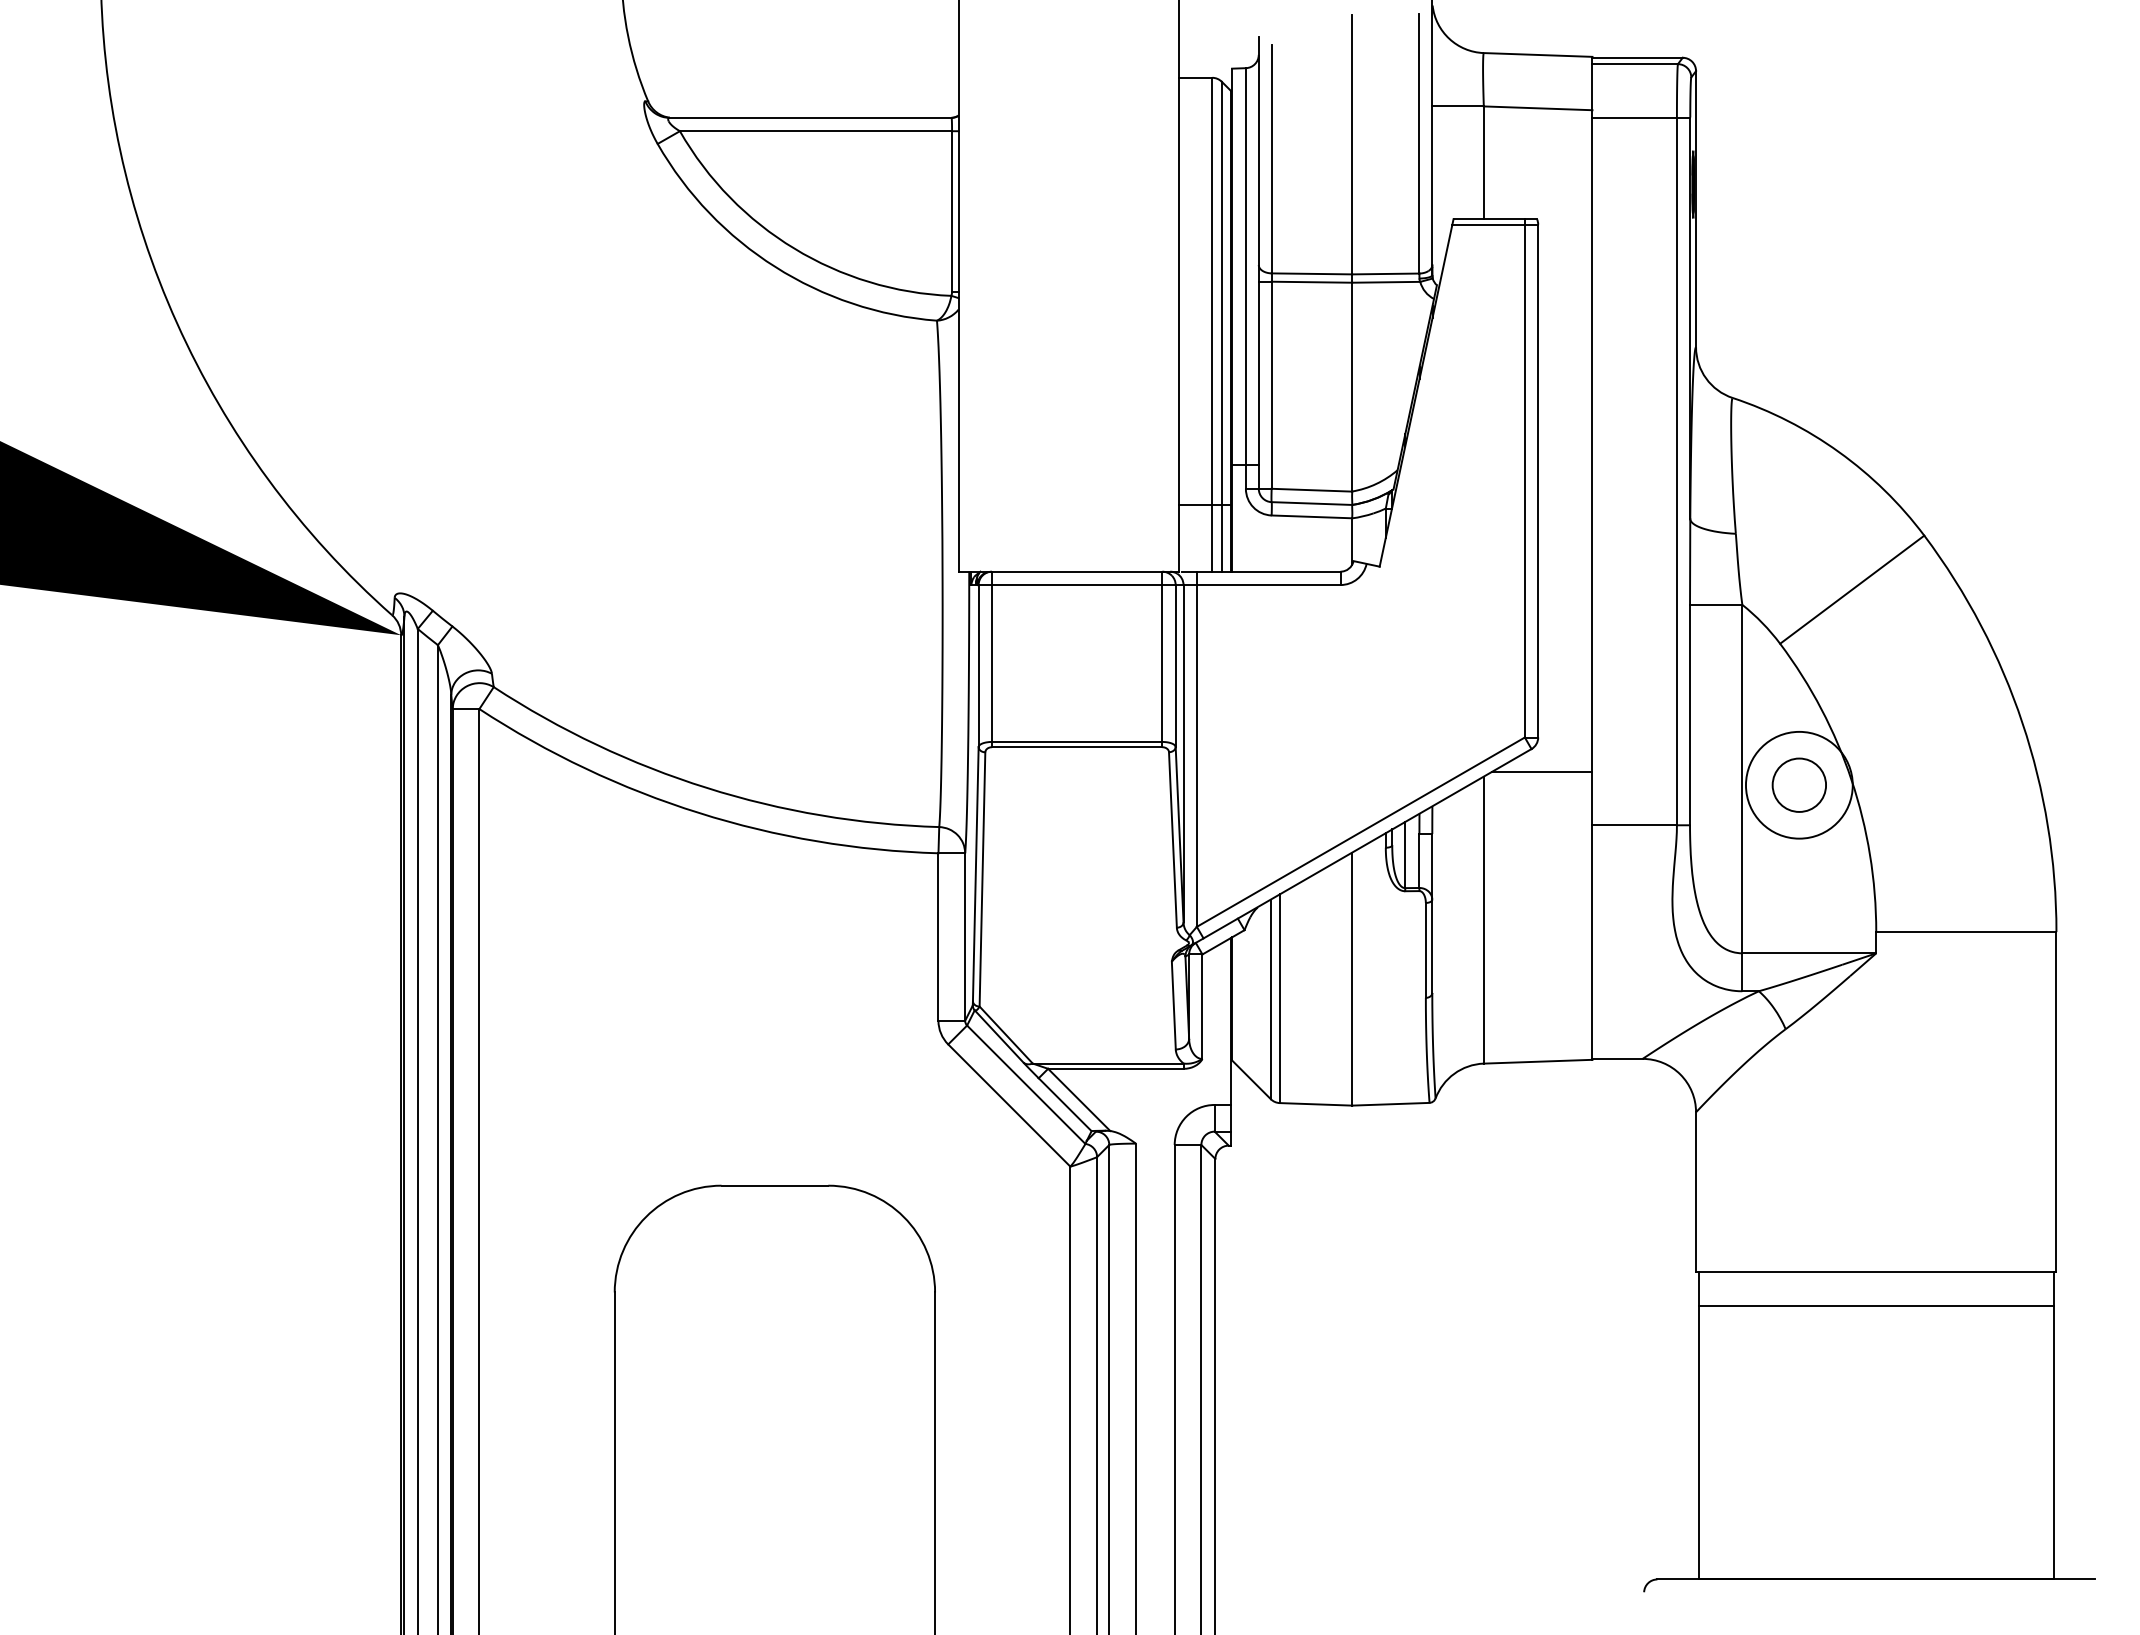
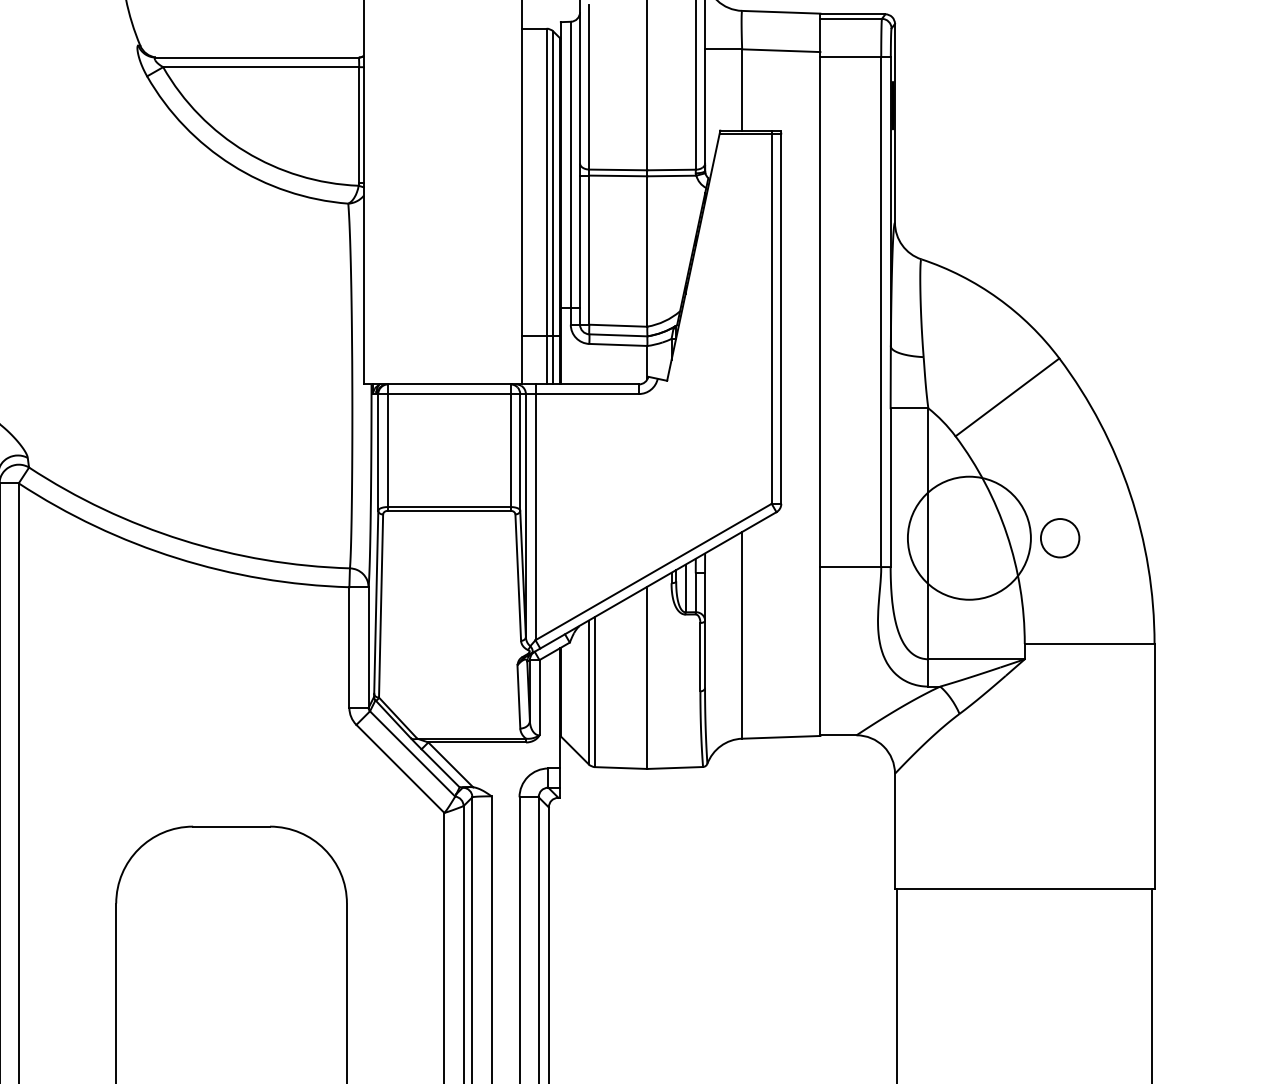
line: (1541, 771) -> (783, 528), removed
circle: (1798, 784) -> (1059, 537), moved
circle: (1798, 784) -> (968, 537), size x1.6
line: (1875, 1305) -> (1024, 912), removed

